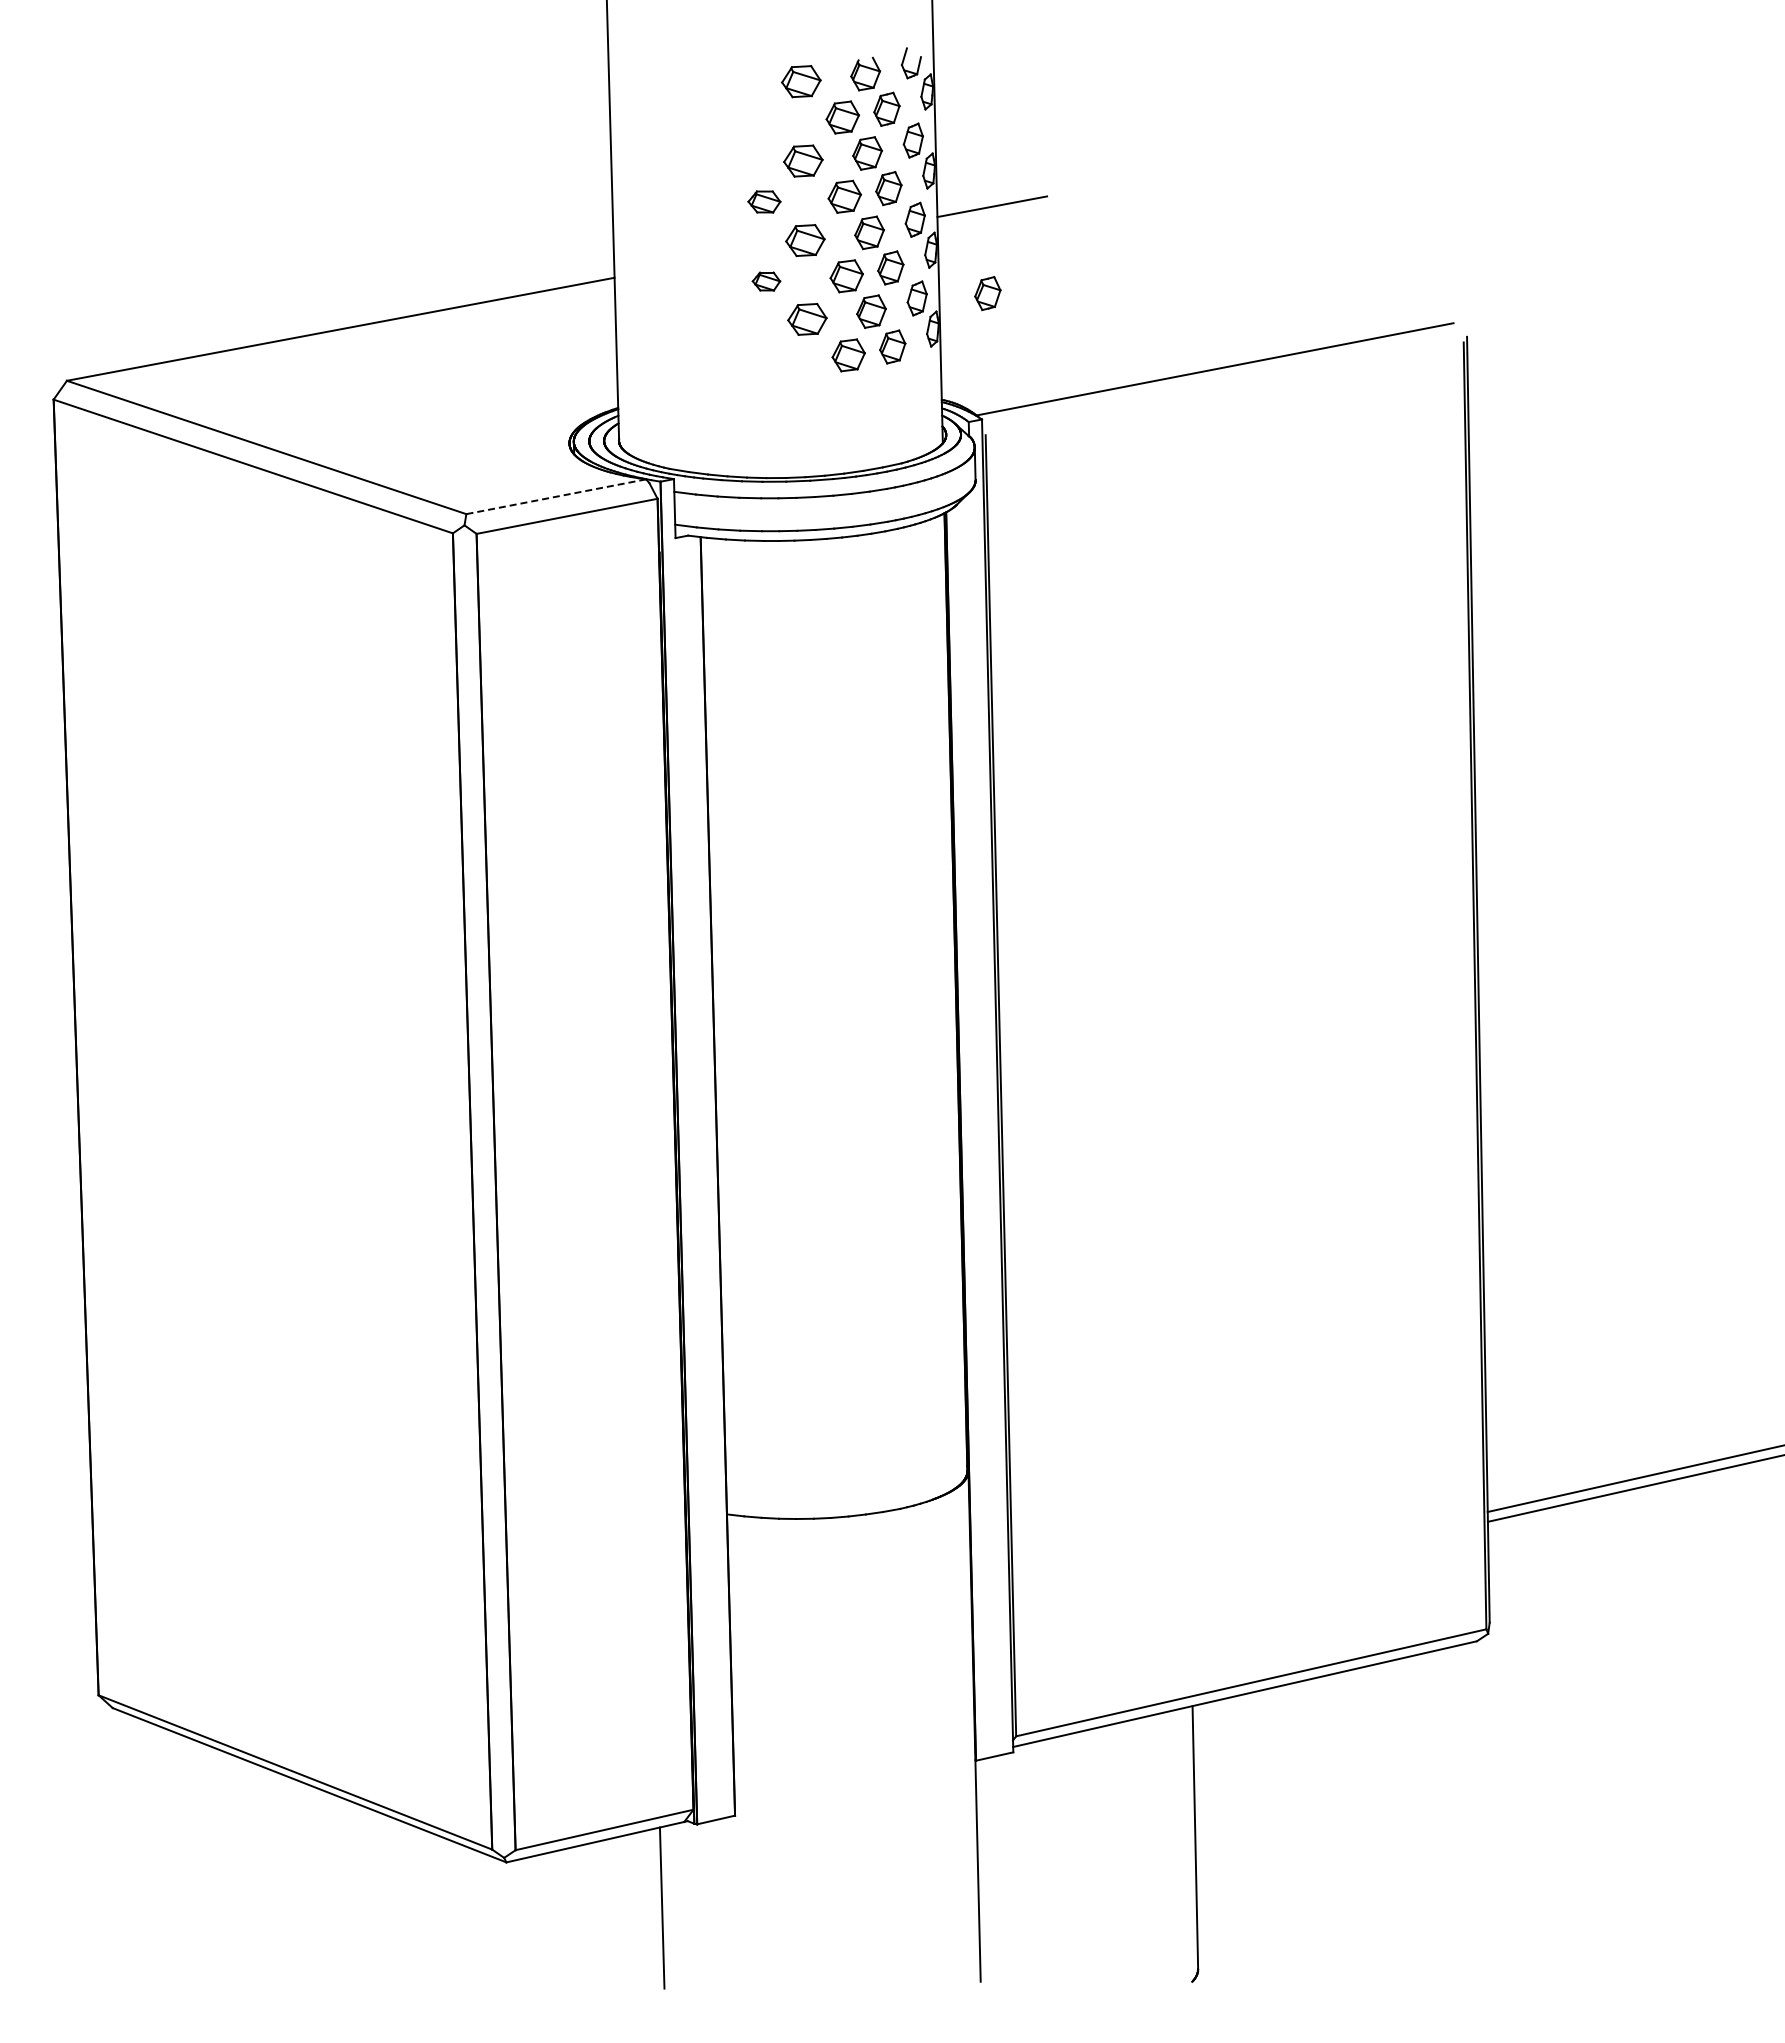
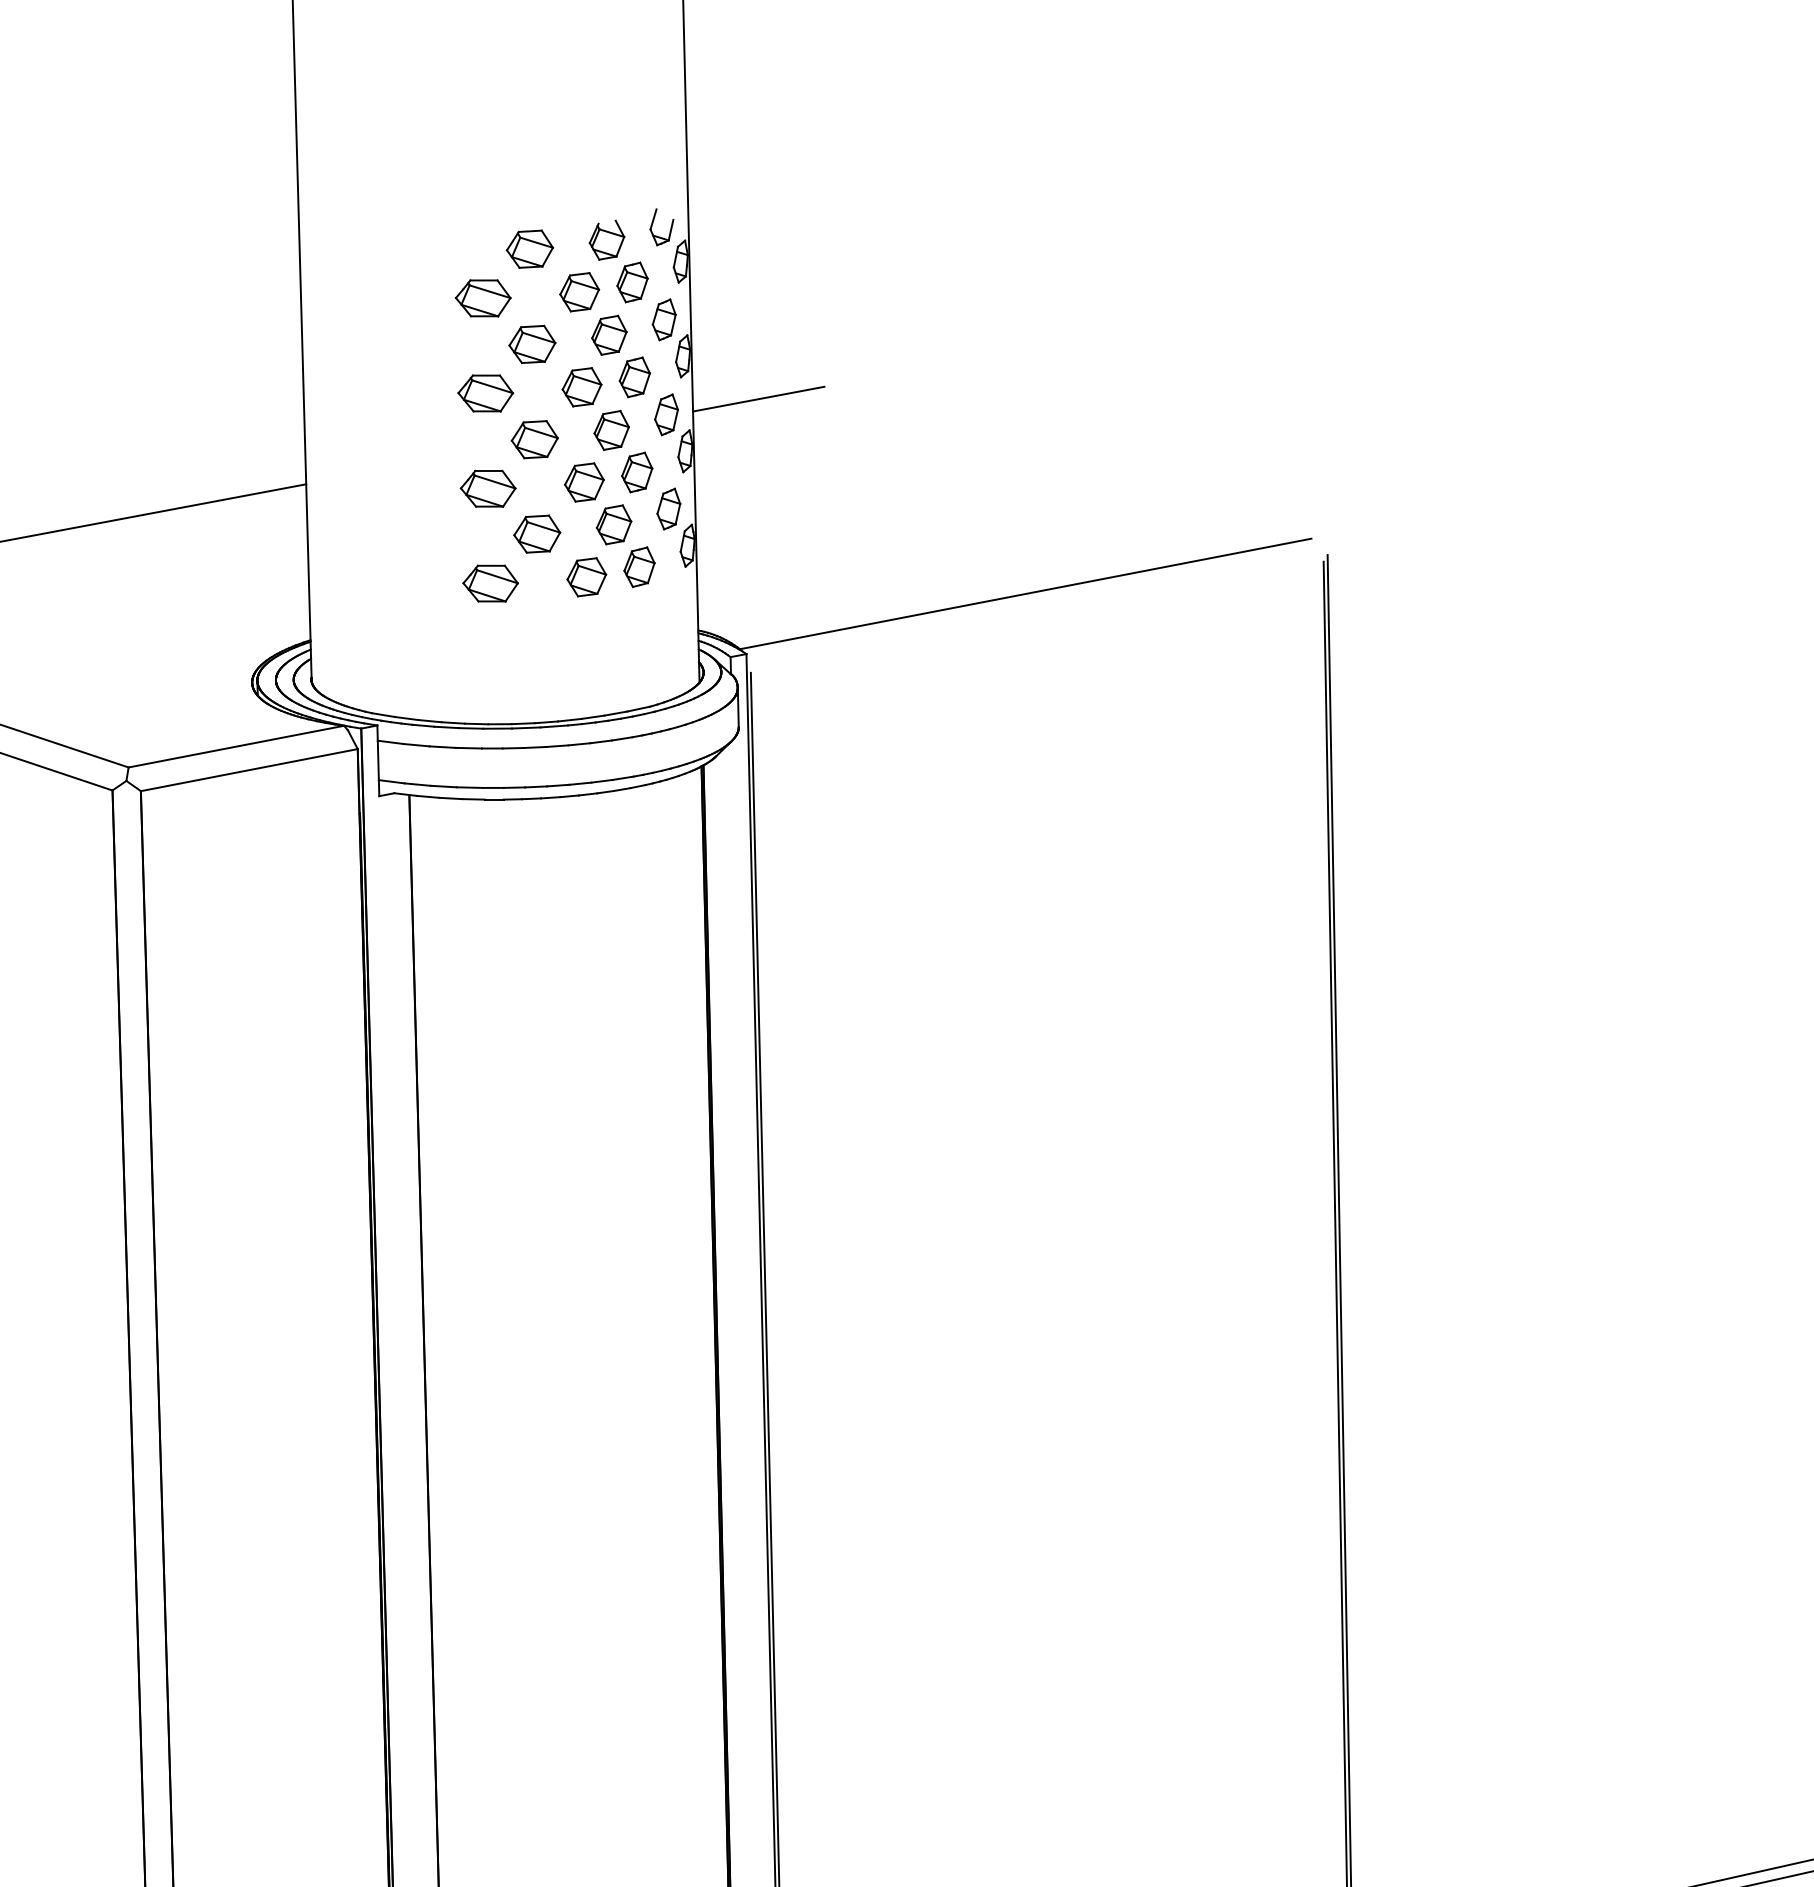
part: (762, 122) -> (483, 298), added
part: (764, 201) -> (485, 392), size x1.43
part: (766, 281) -> (488, 488), size x1.67
part: (987, 293) -> (753, 503), removed
part: (768, 360) -> (490, 583), added
line: (556, 496) -> (236, 746), dashed -> solid

